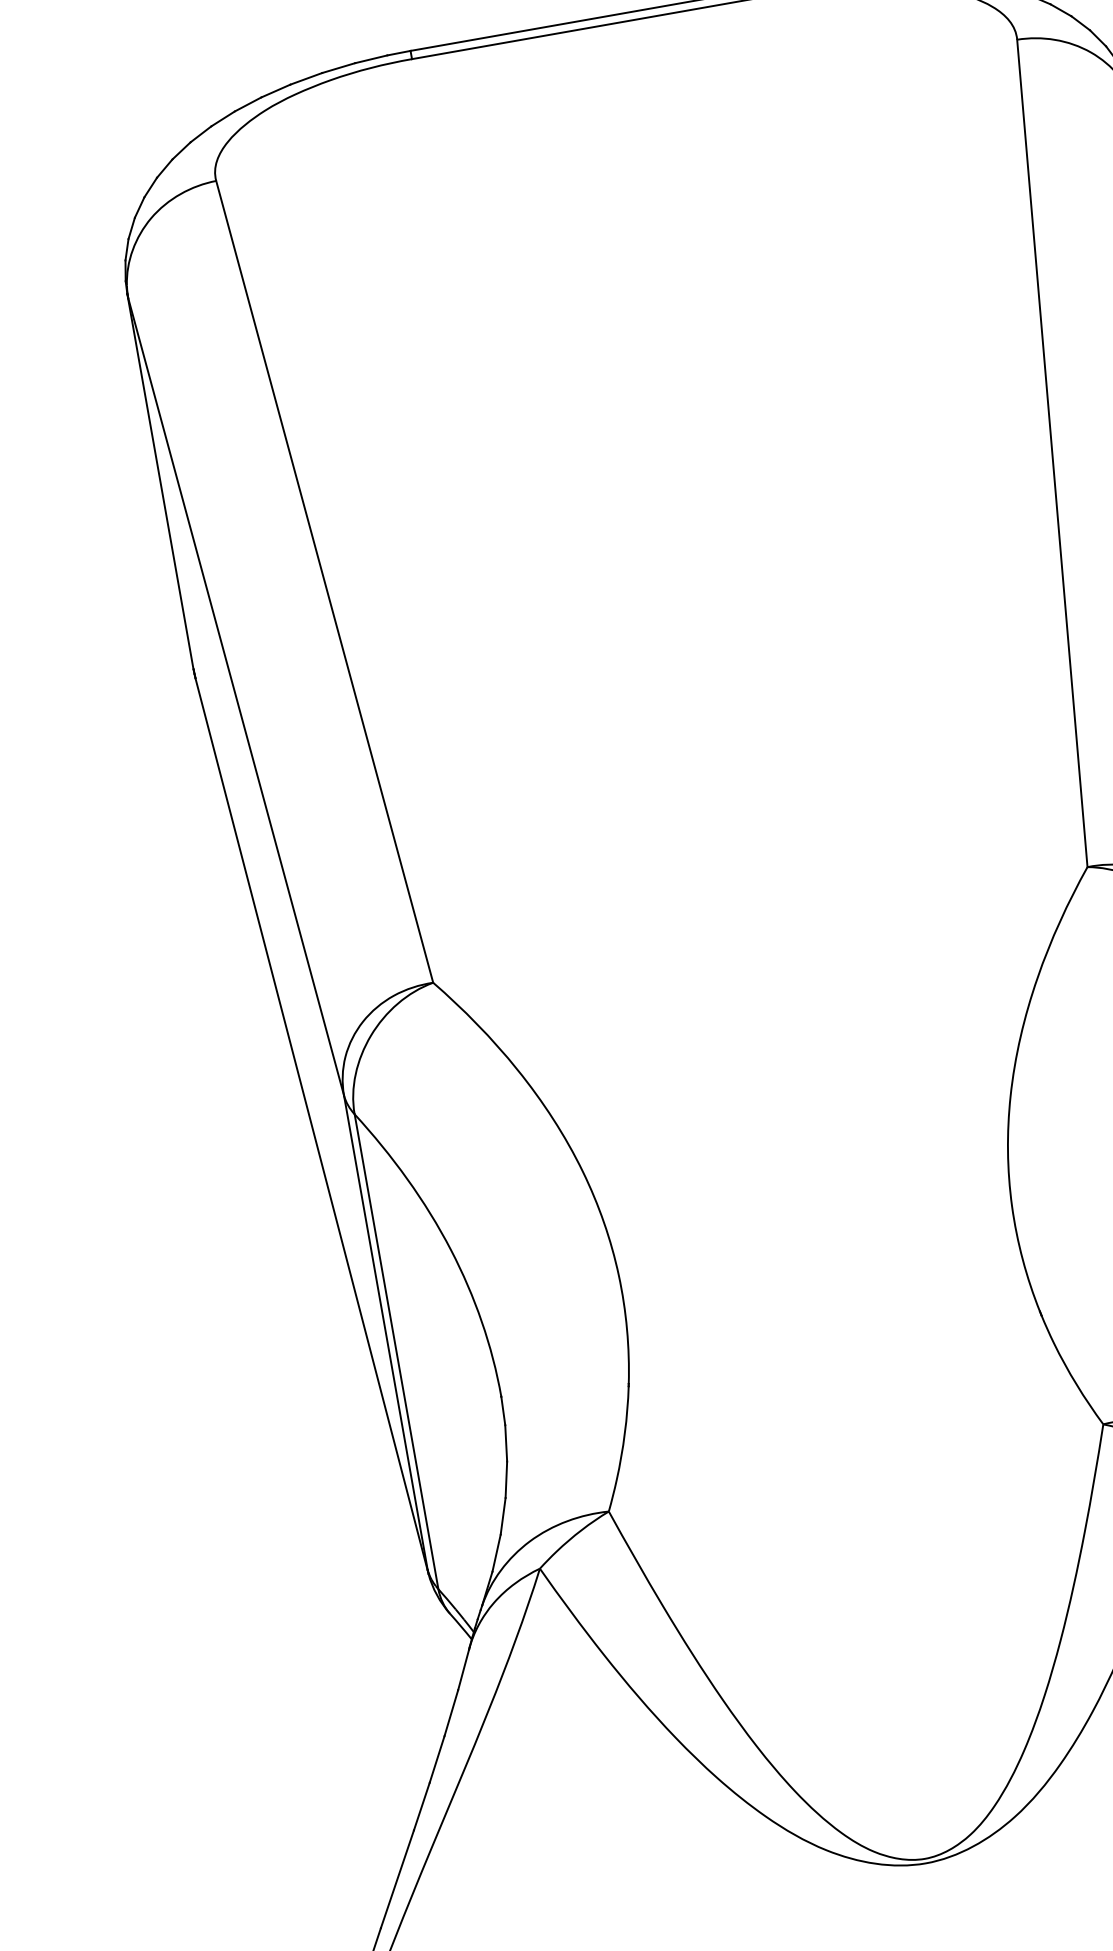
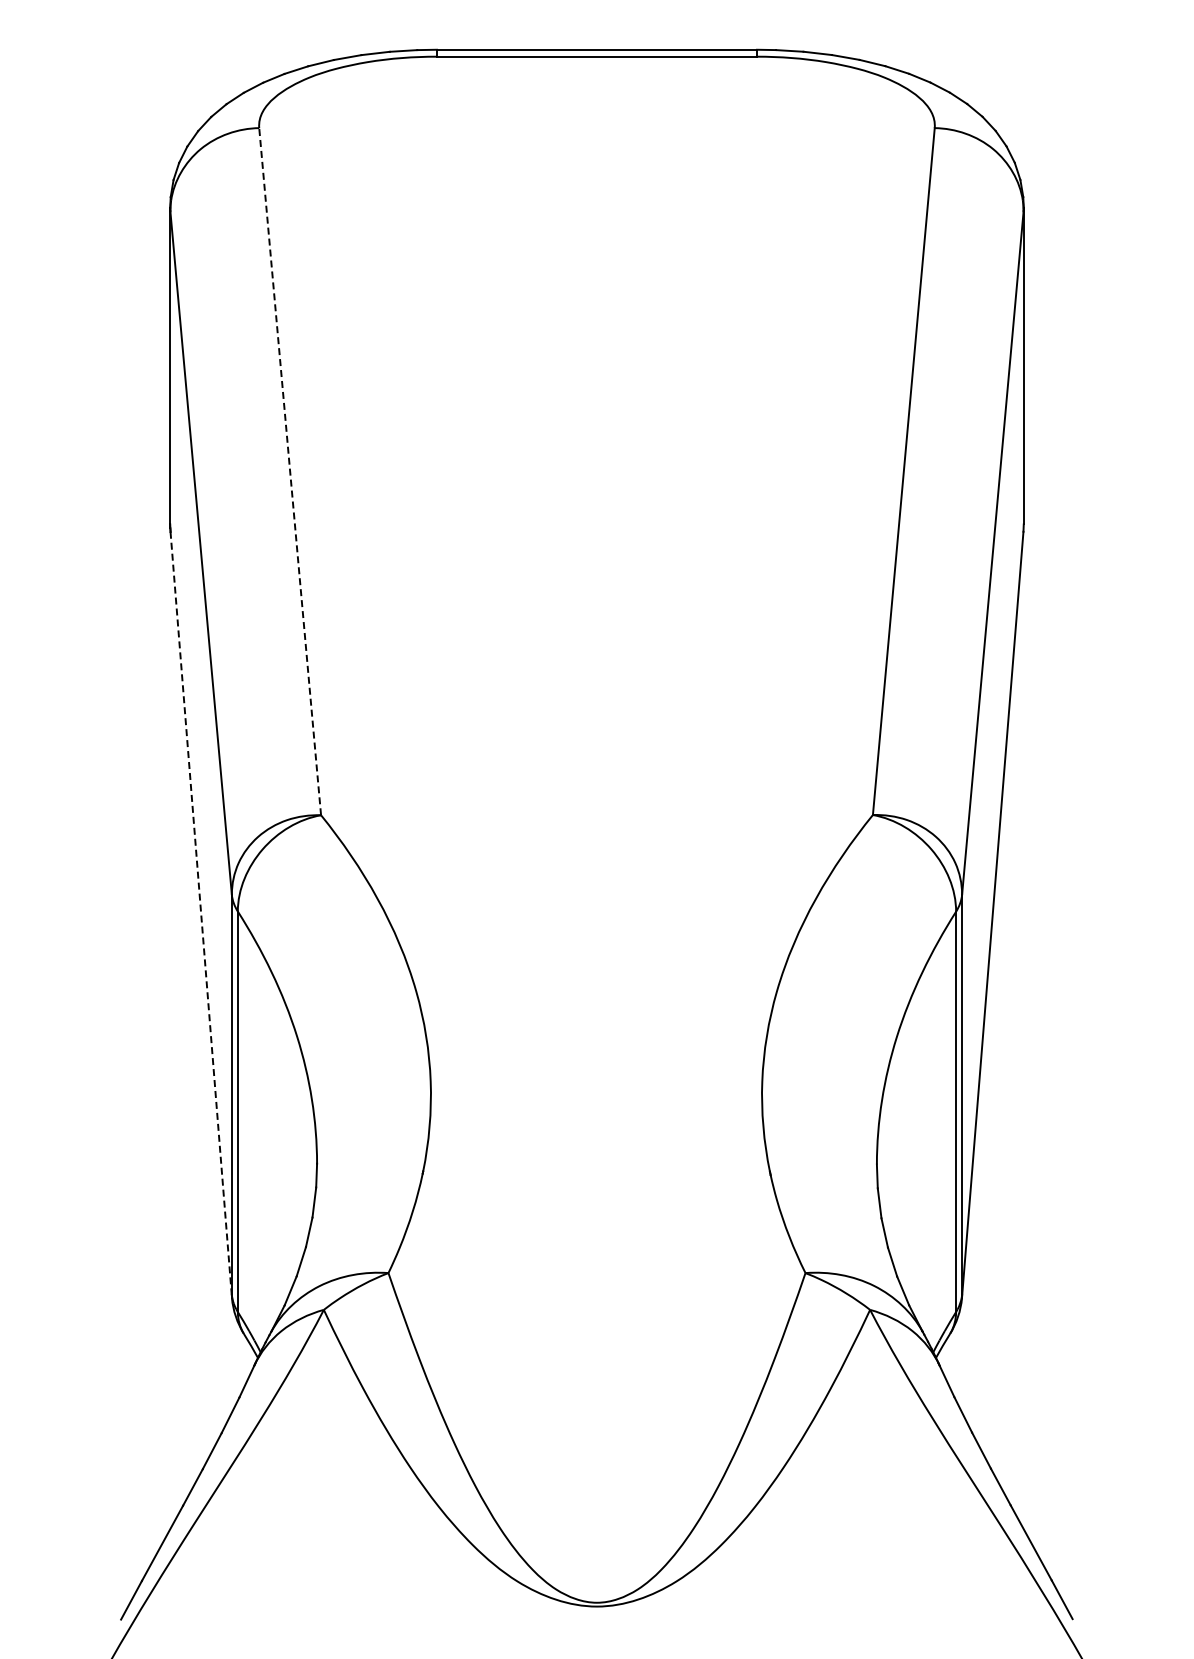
line: (325, 581) -> (290, 471), solid -> dashed
line: (312, 1126) -> (201, 915), solid -> dashed

